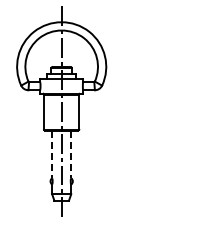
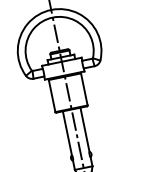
line: (52, 154) -> (67, 133), dashed -> solid
line: (71, 154) -> (85, 129), dashed -> solid

